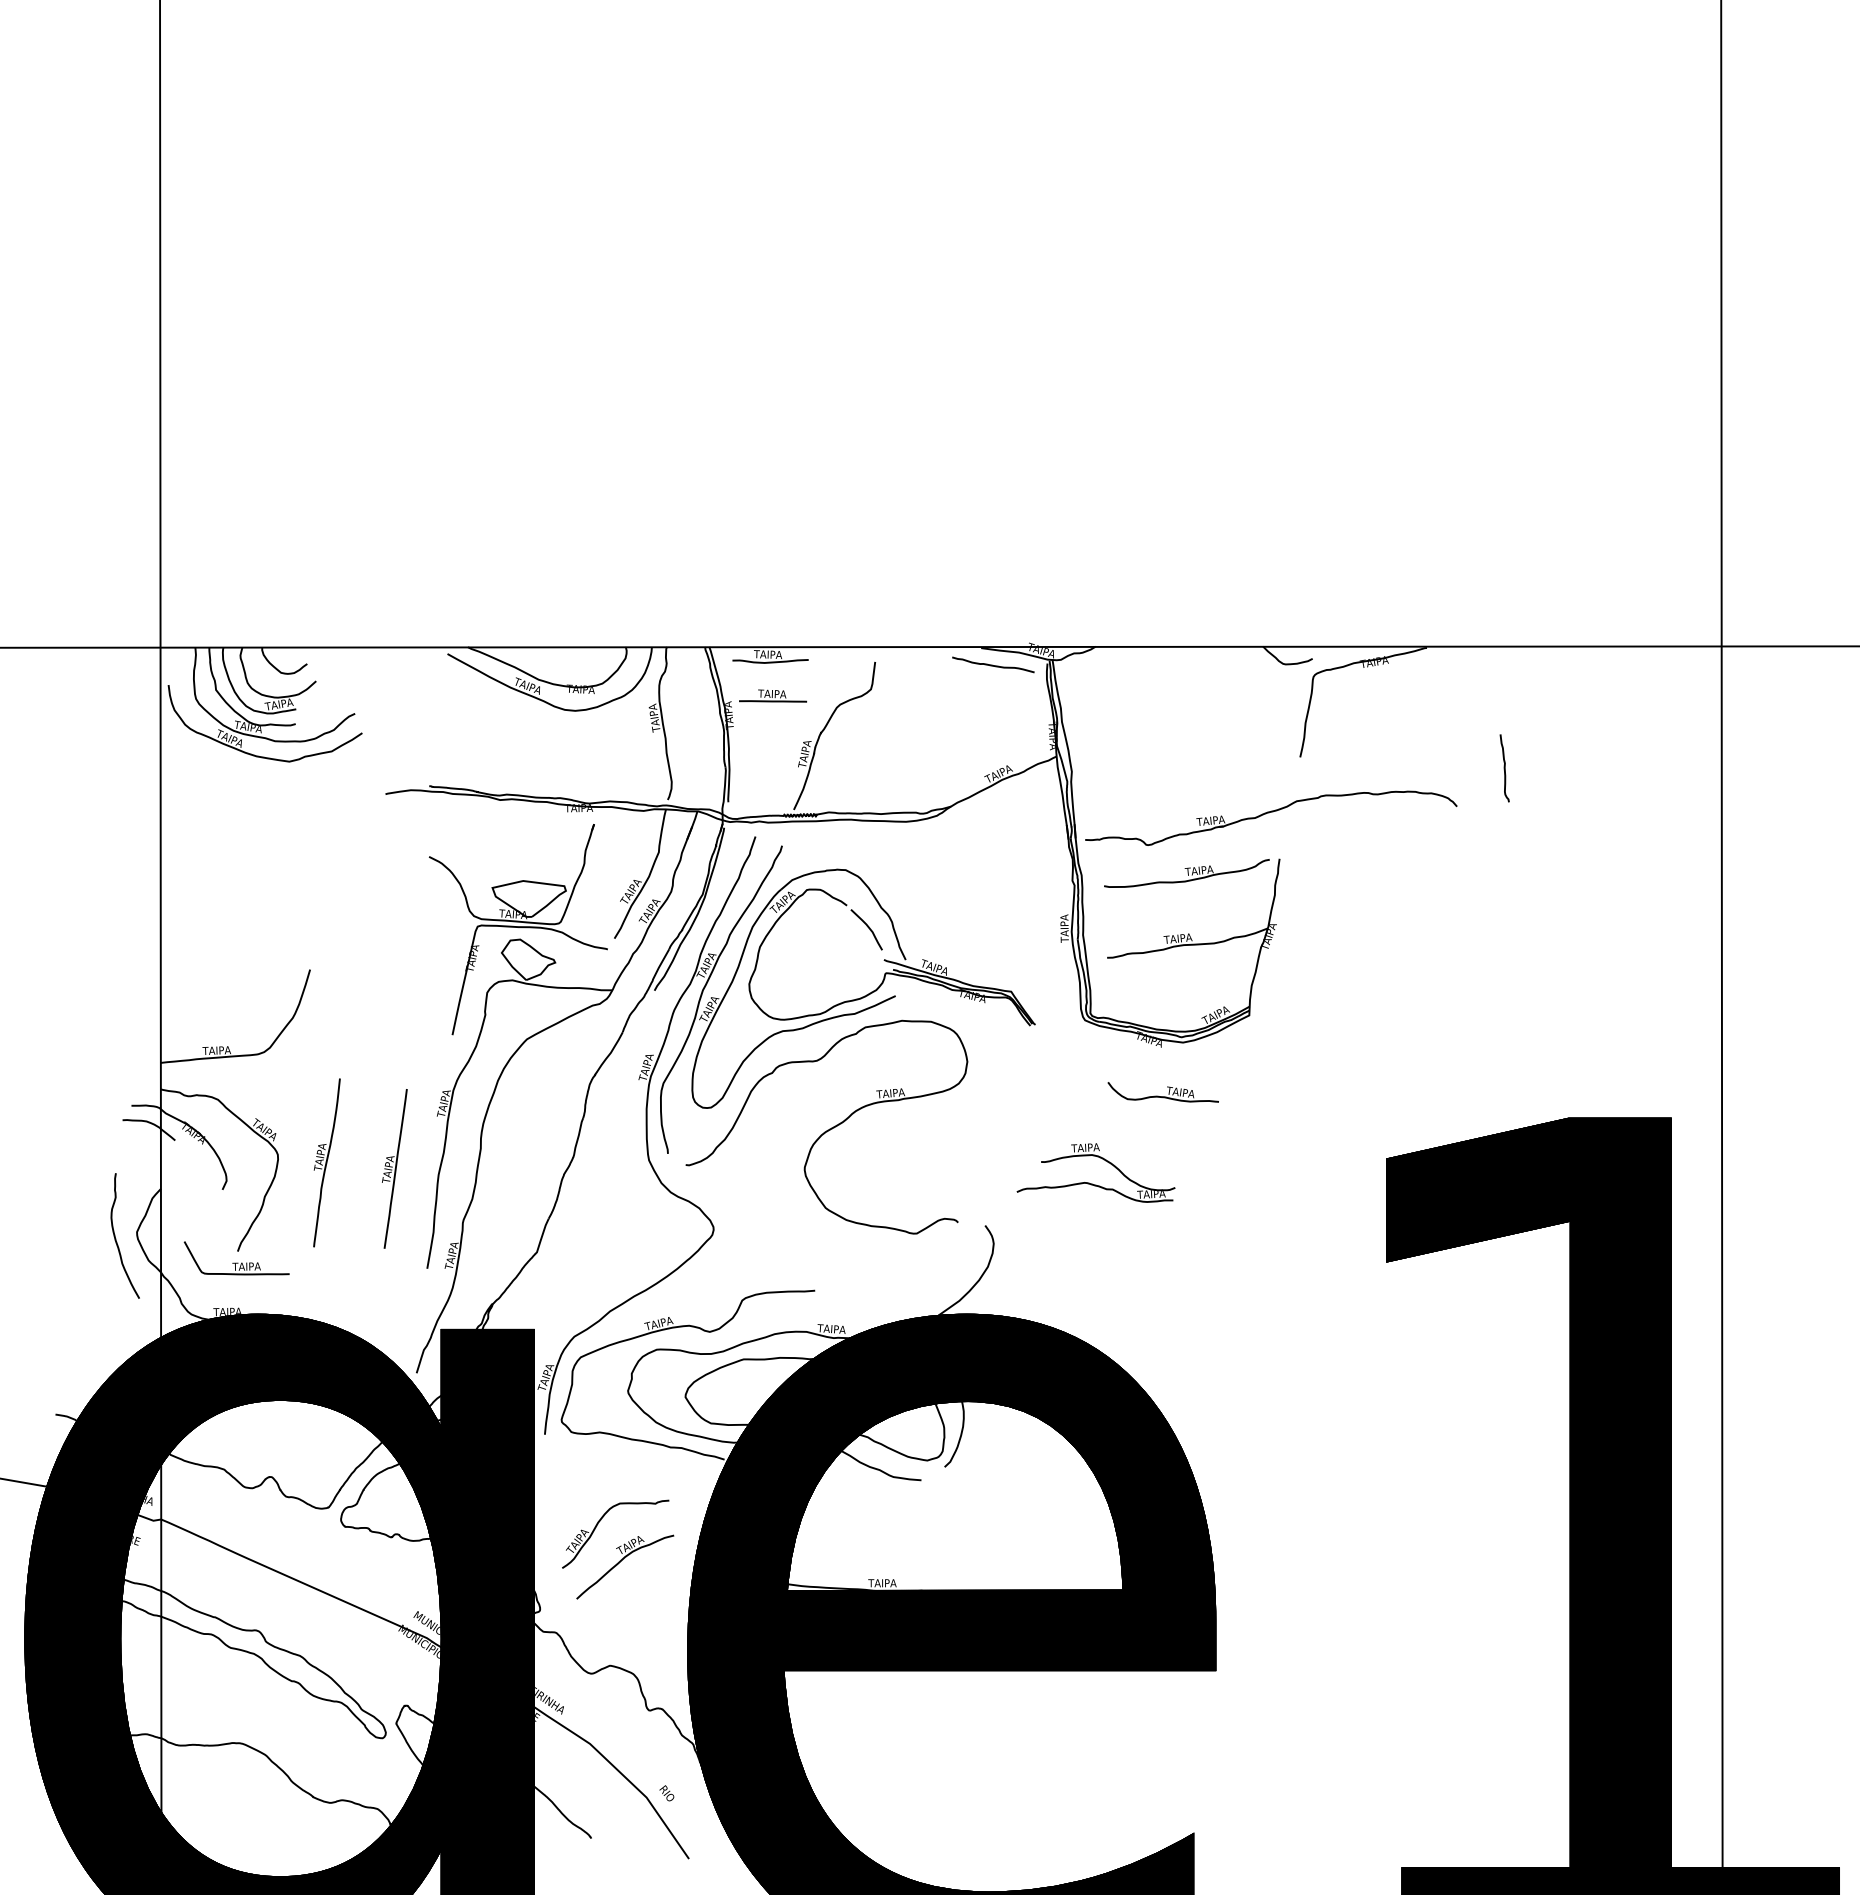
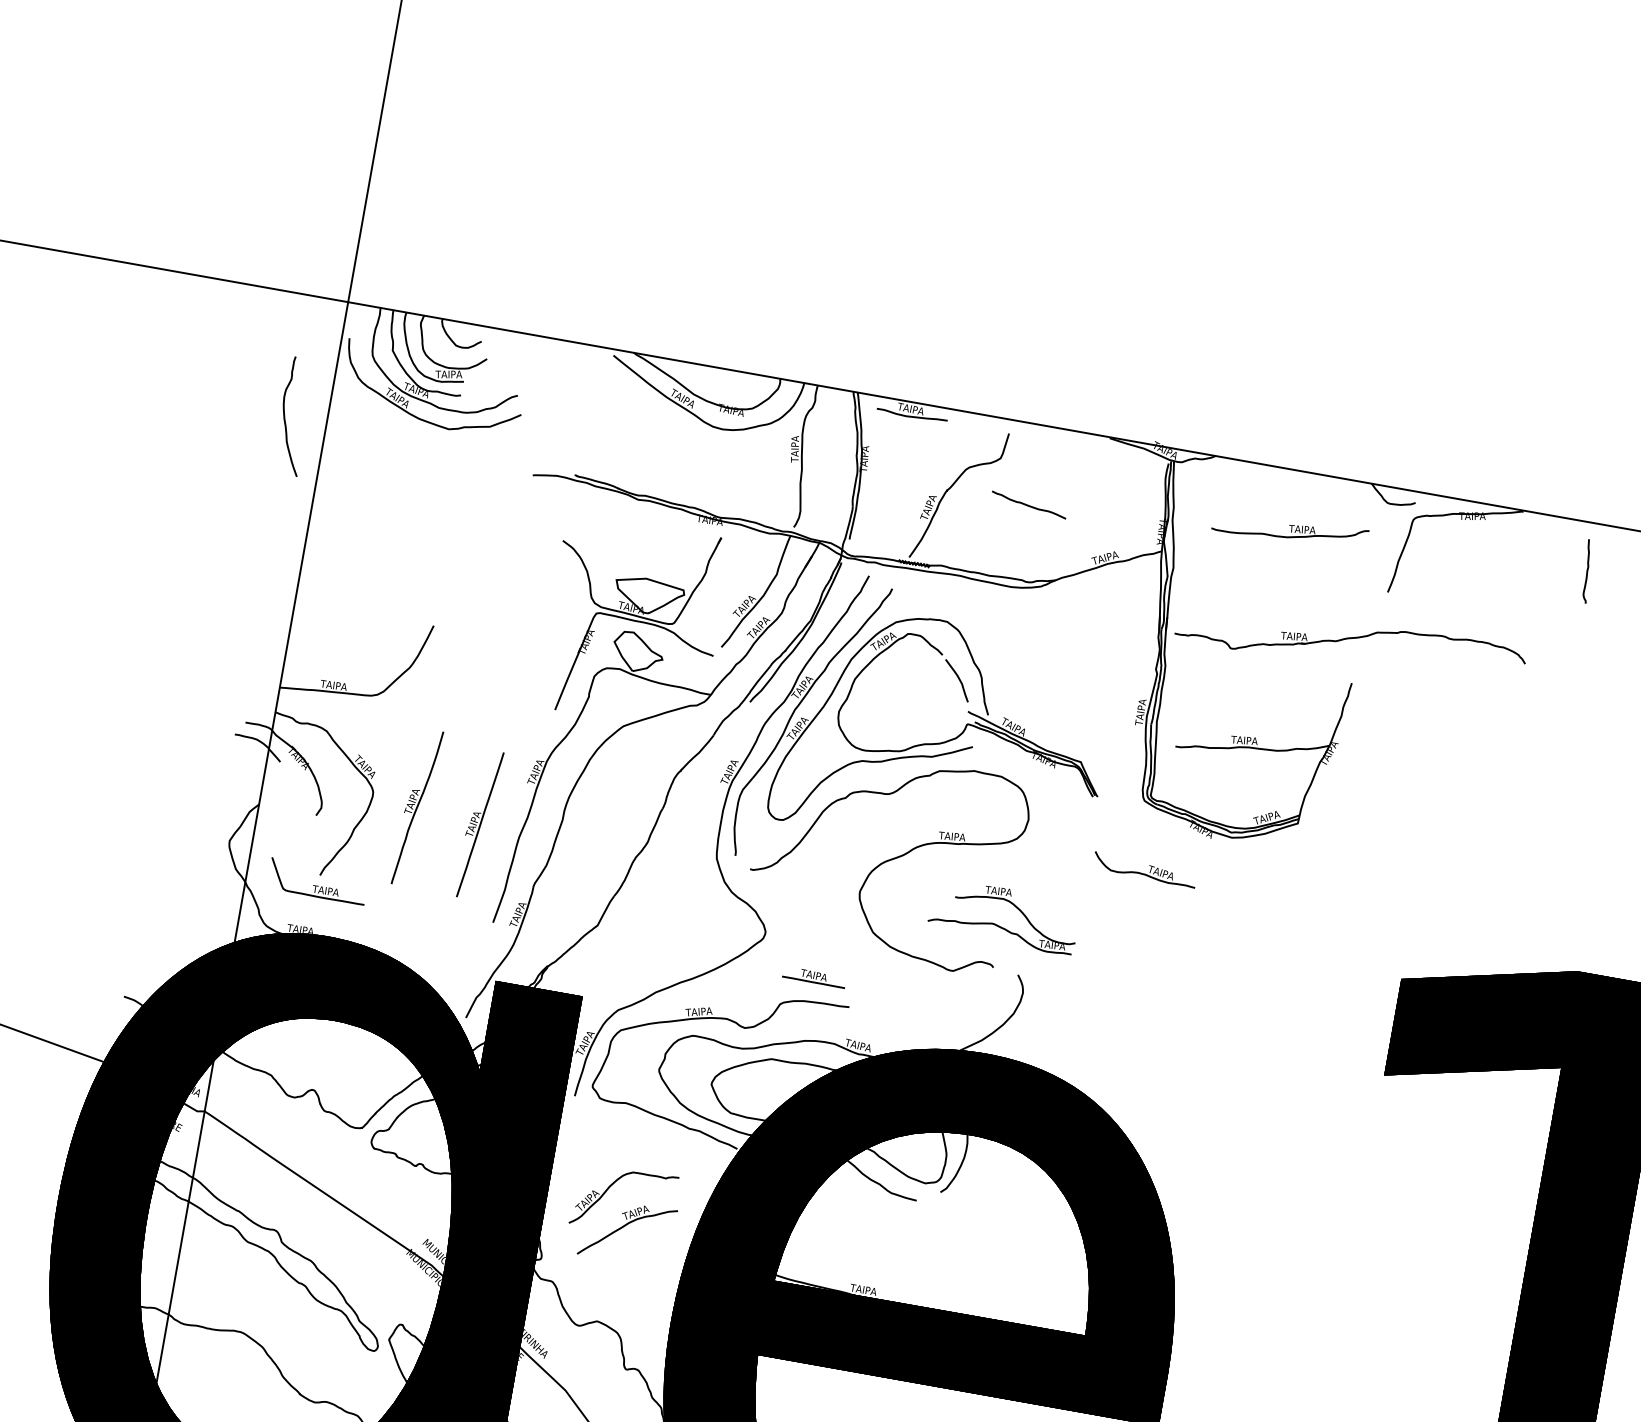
curve: (992, 664) -> (1028, 504), moved
part: (772, 695) -> (814, 976), moved
curve: (1504, 768) -> (1587, 571), moved
part: (1186, 873) -> (1289, 530), moved
part: (1162, 1092) -> (1144, 869), moved
part: (1092, 1183) -> (999, 925), moved
curve: (116, 1238) -> (285, 417), moved

